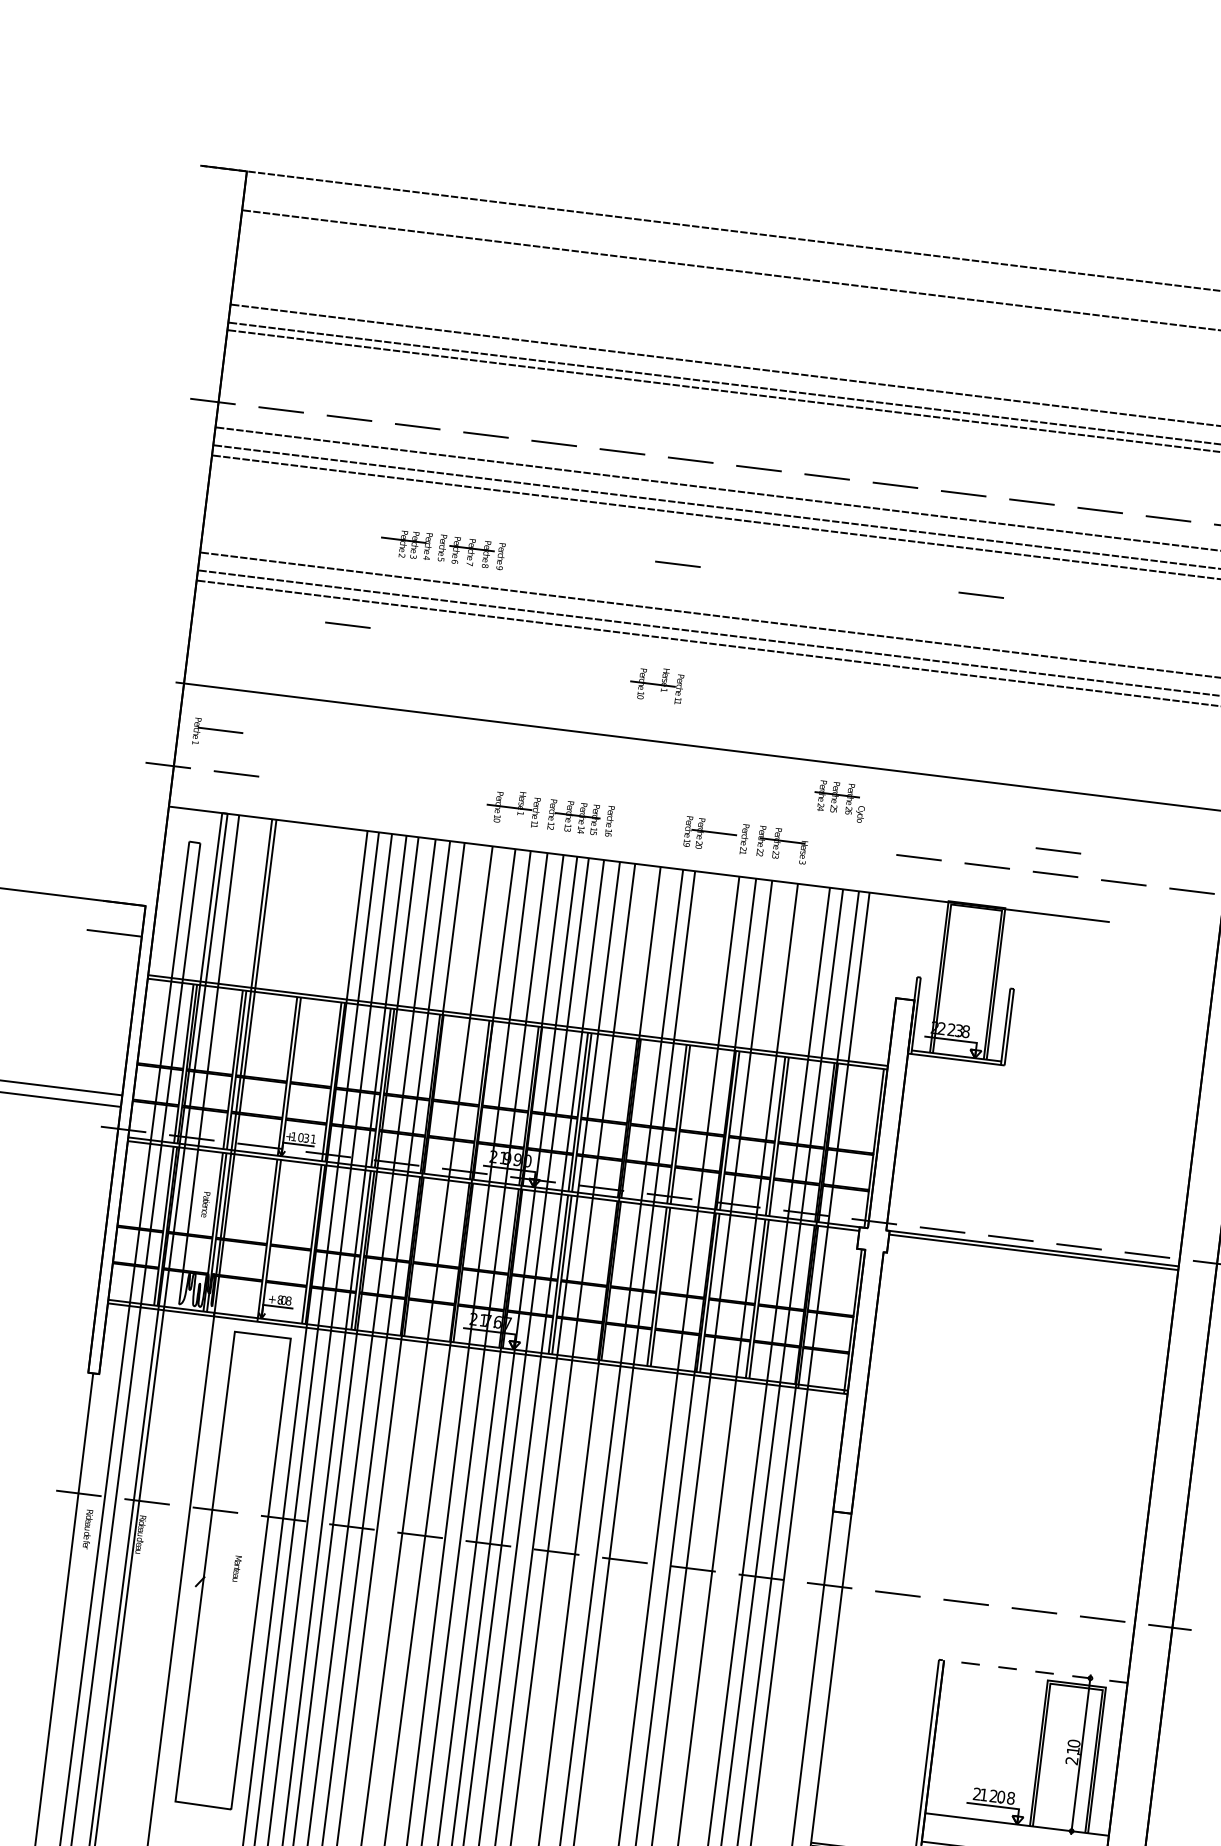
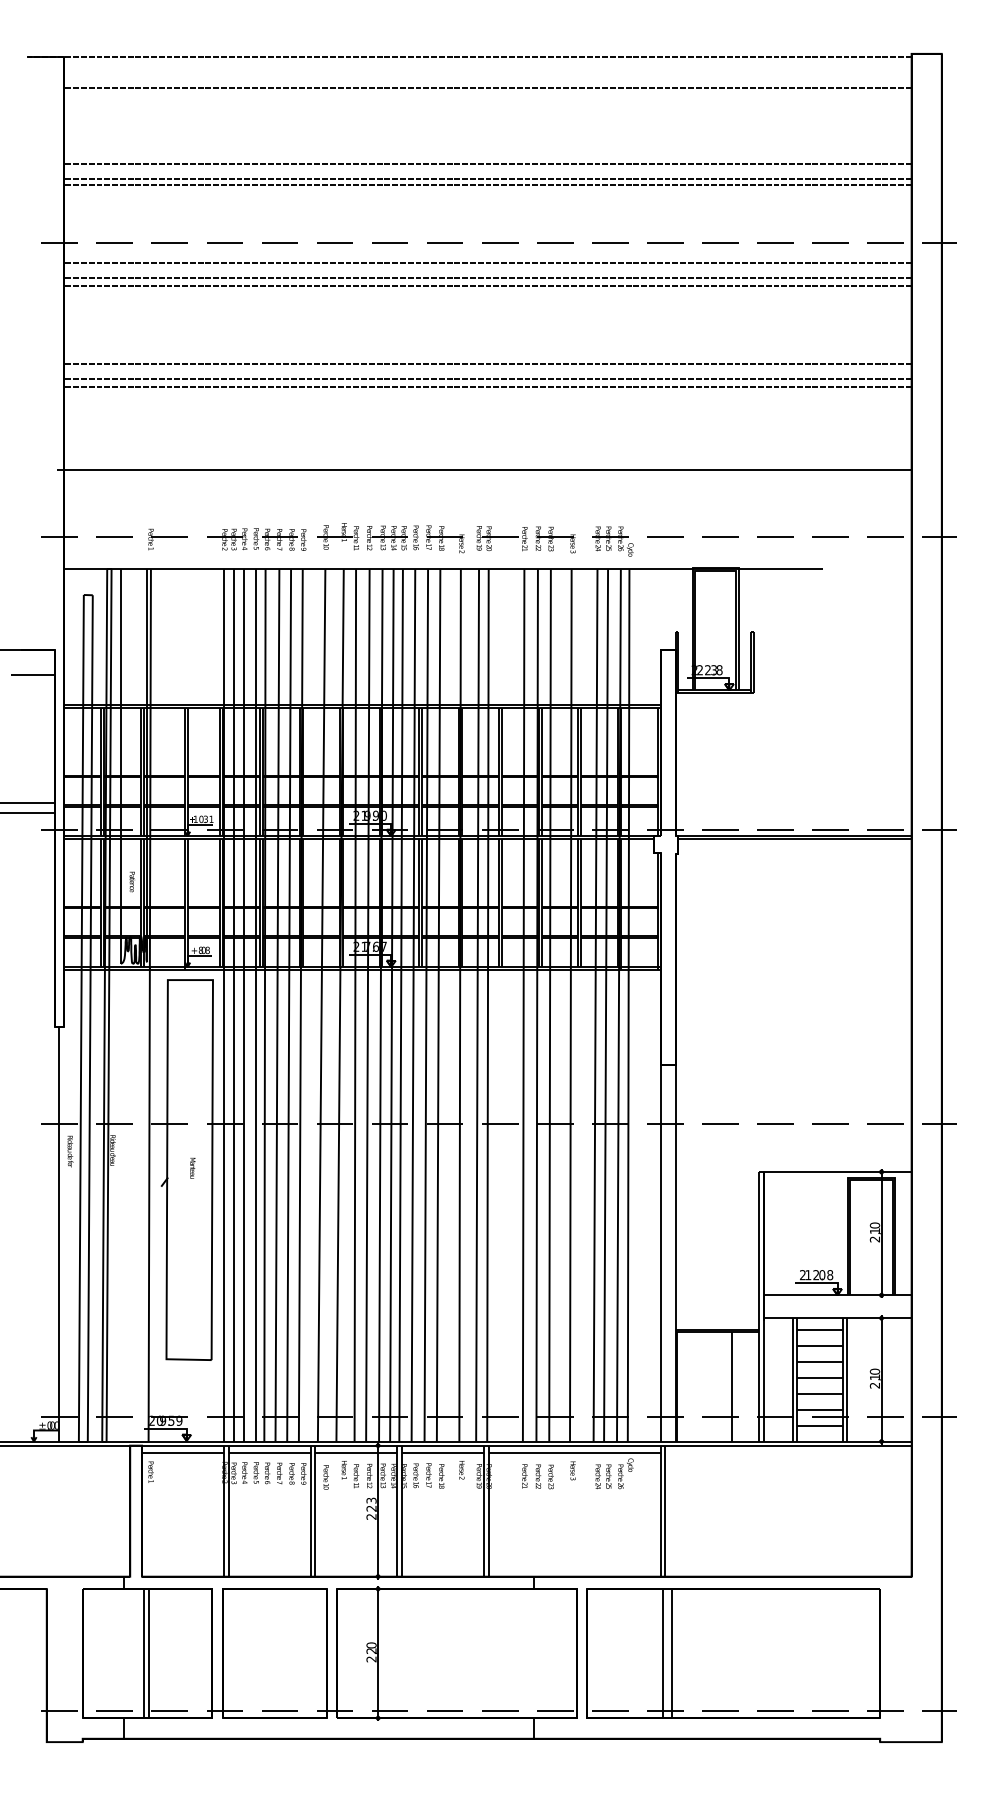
part: (442, 548) -> (256, 539), moved
line: (677, 563) -> (444, 326), removed
line: (981, 594) -> (689, 321), removed
line: (347, 625) -> (188, 407), removed
part: (657, 684) -> (440, 424), removed
part: (217, 733) -> (167, 539), moved
part: (839, 801) -> (612, 541), moved
part: (646, 827) -> (445, 539), added
line: (1058, 850) -> (775, 517), removed
line: (1033, 1671) -> (835, 1172), dashed -> solid

